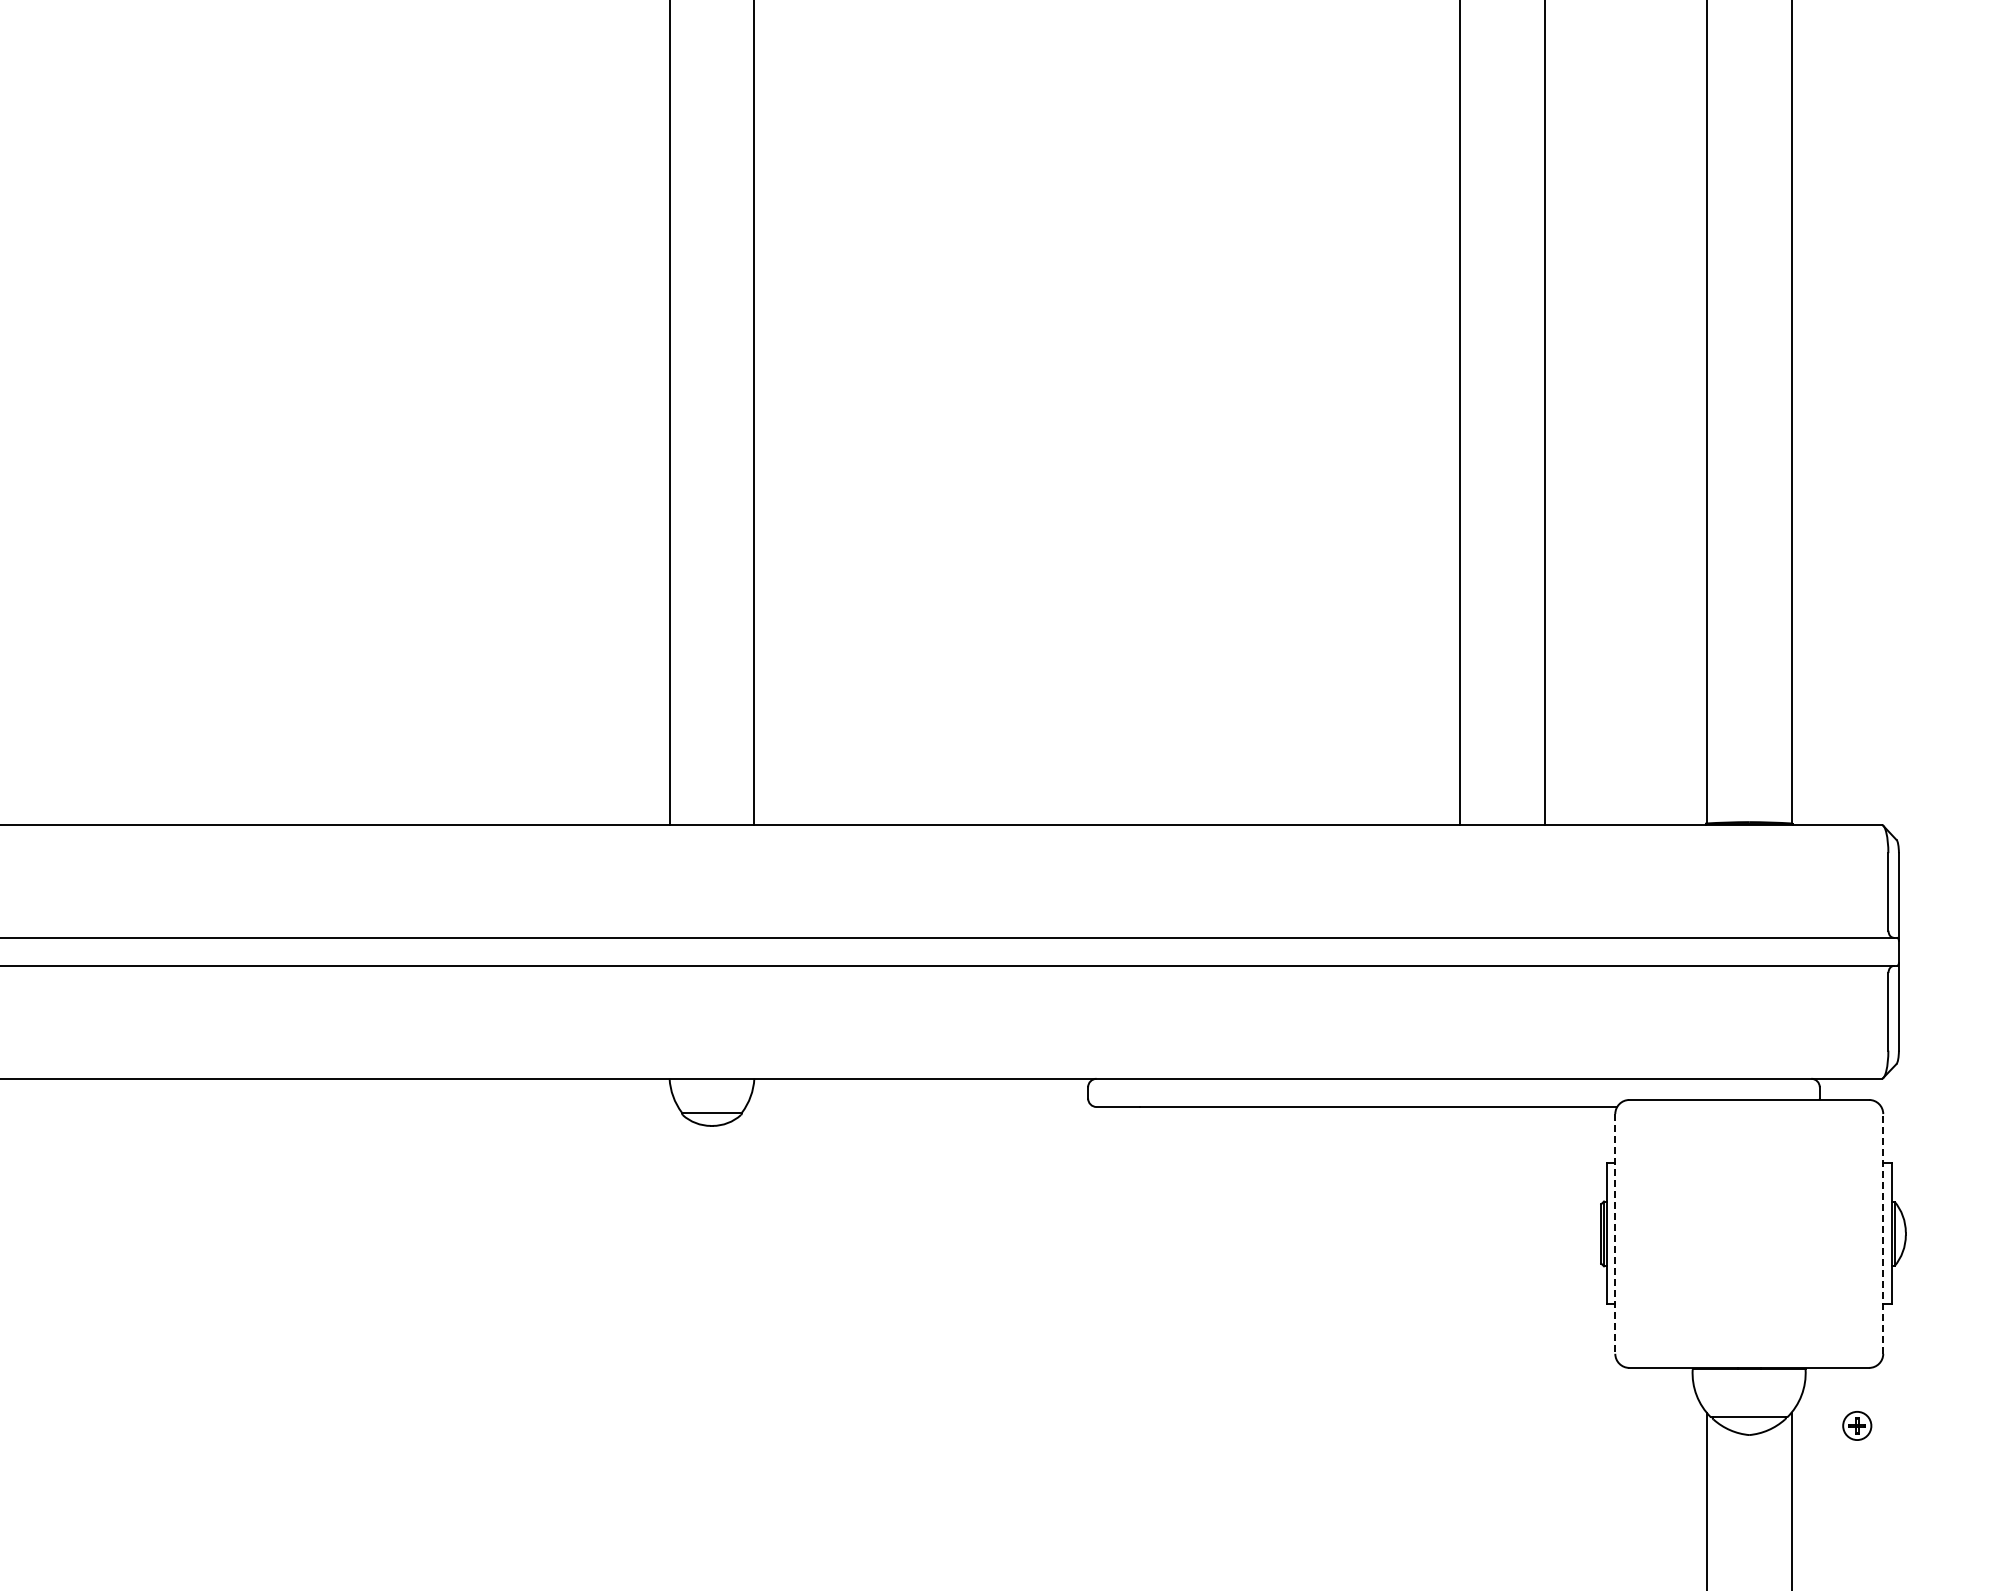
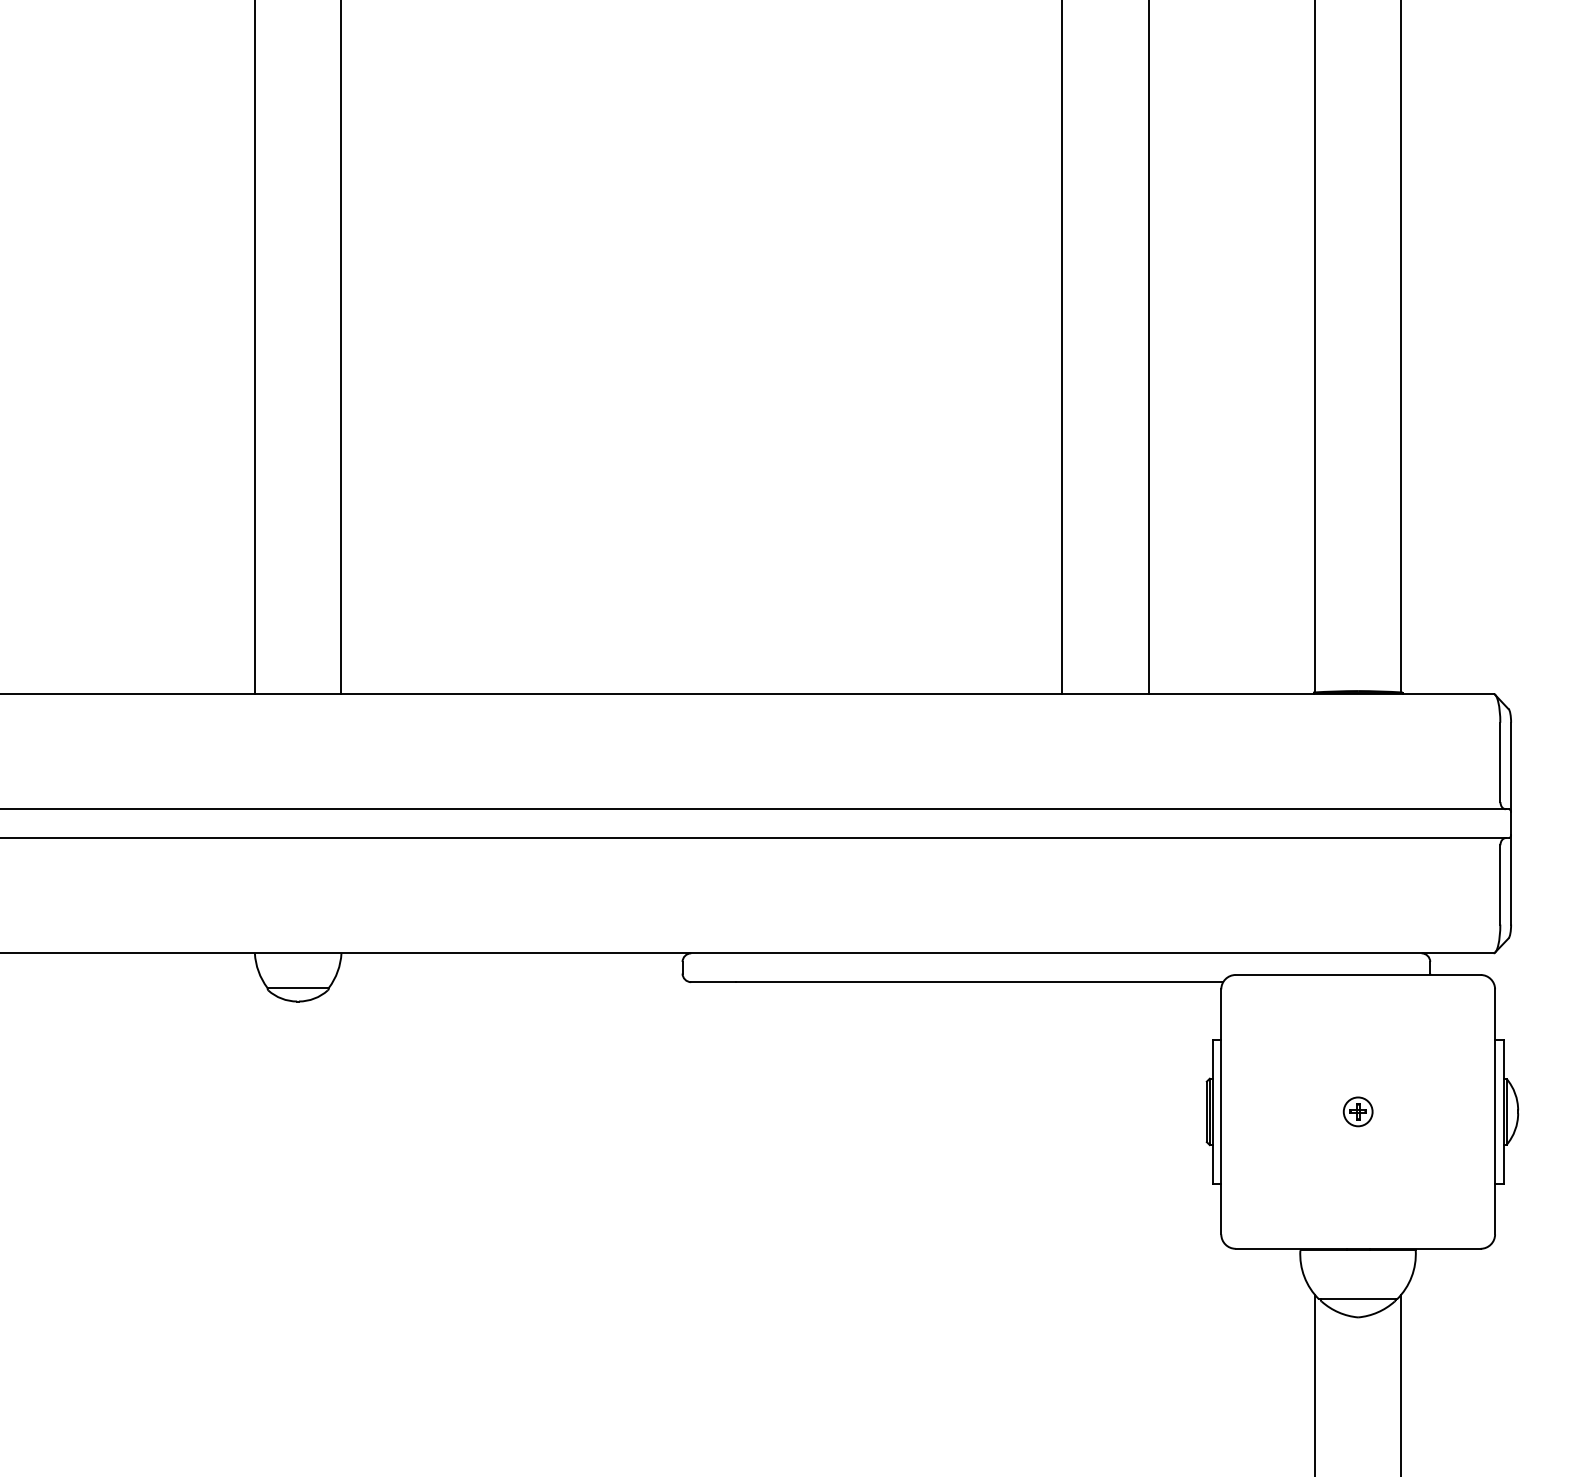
line: (1615, 1233) -> (1221, 1111), dashed -> solid
line: (1883, 1233) -> (1495, 1111), dashed -> solid
part: (1857, 1425) -> (1358, 1111), moved

